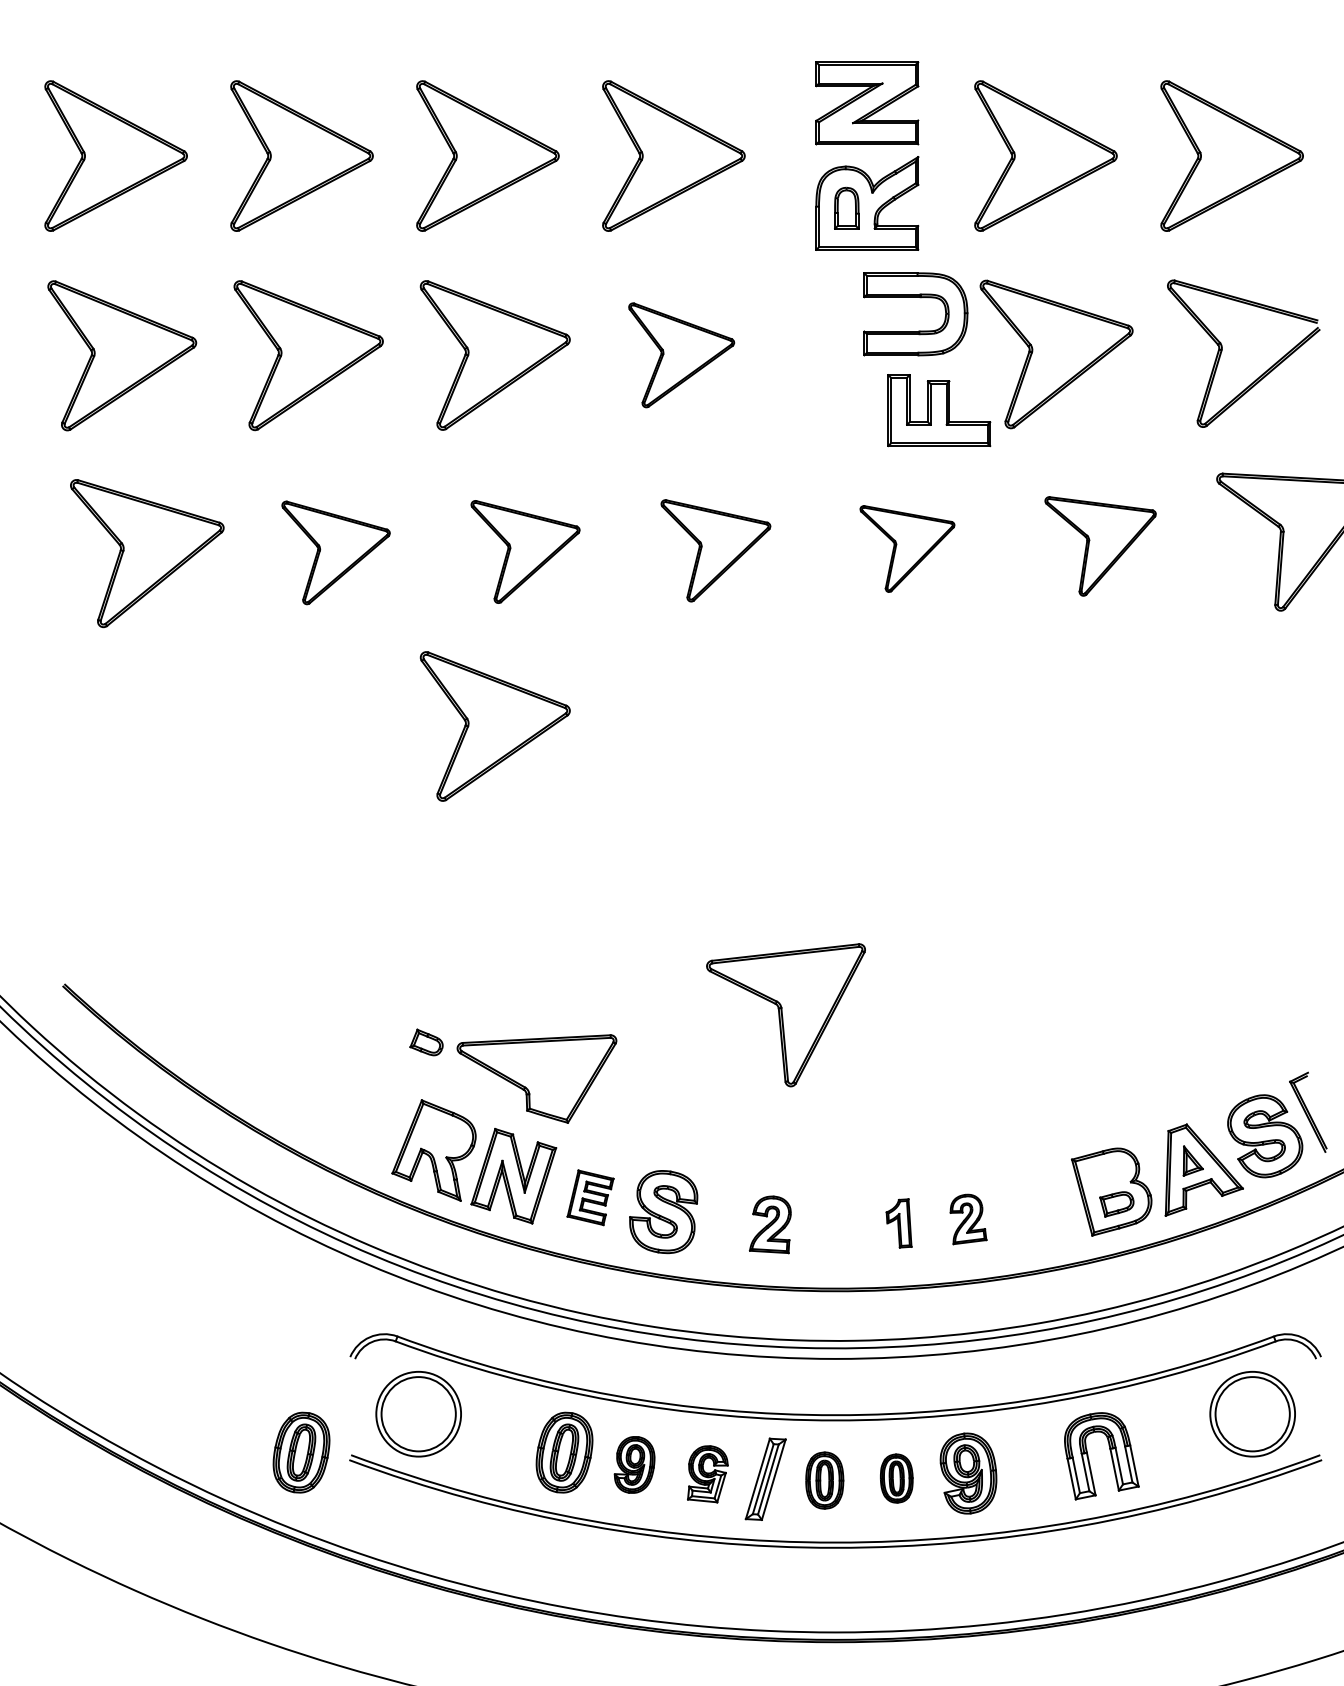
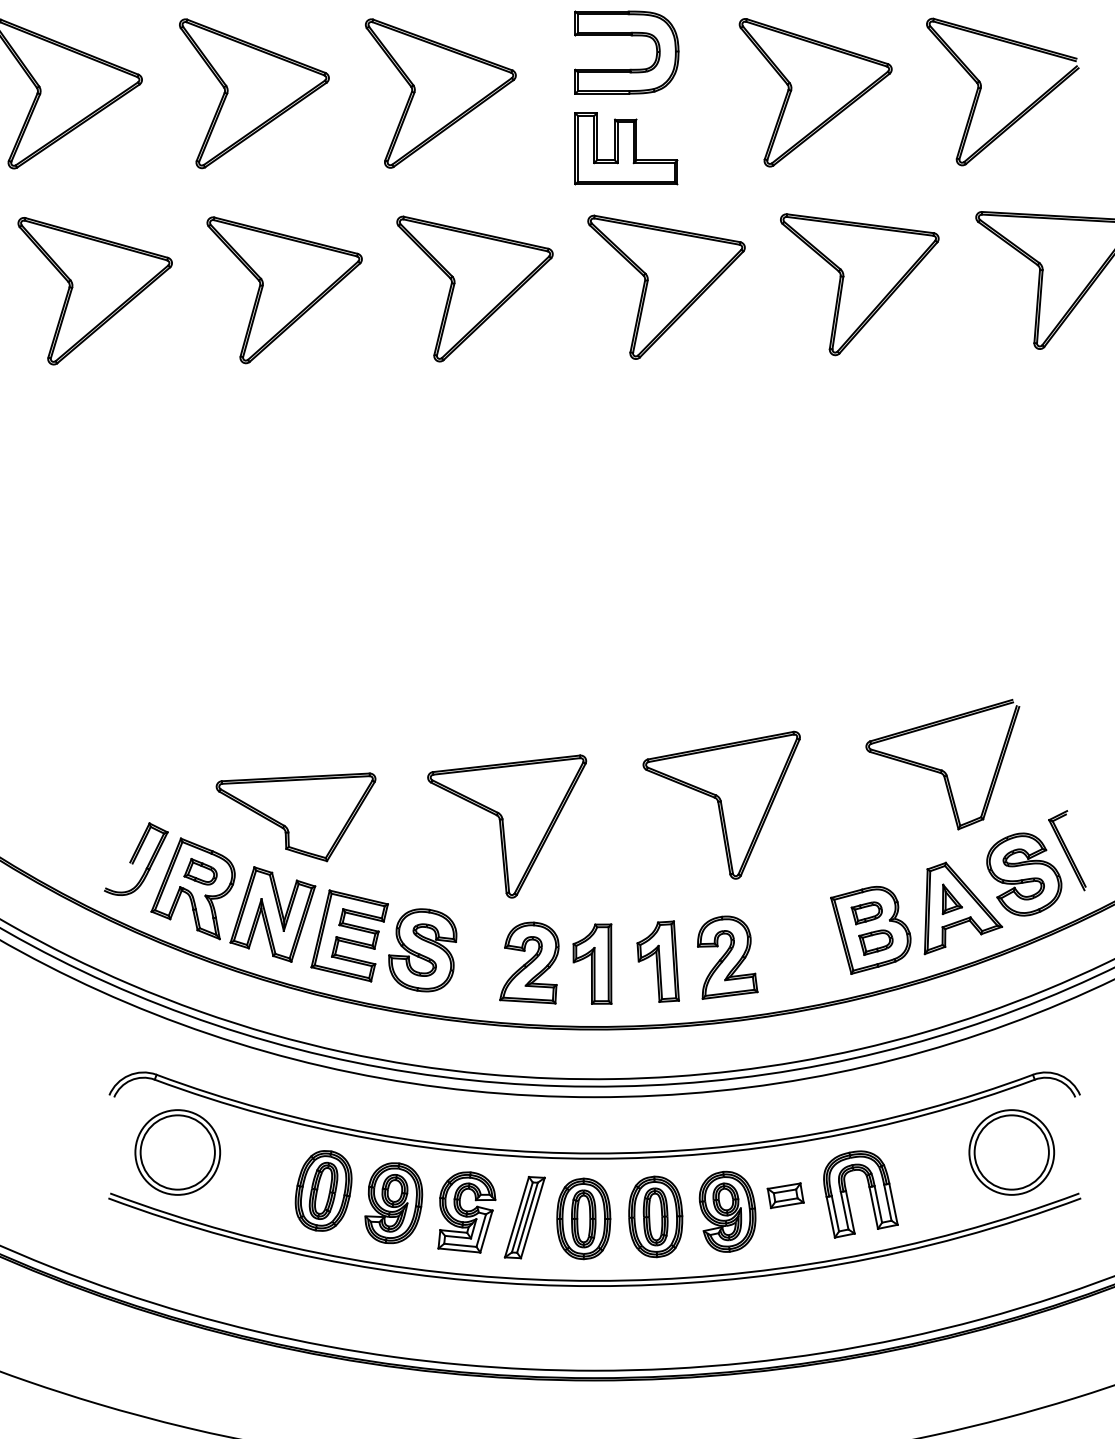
part: (918, 330) -> (629, 68), moved
part: (681, 355) -> (440, 93), size x1.43
part: (939, 410) -> (626, 148), moved
part: (1100, 546) -> (859, 284), size x1.43
part: (907, 548) -> (666, 286), size x1.67
part: (715, 550) -> (474, 288), size x1.43
part: (525, 551) -> (284, 289), size x1.43
part: (335, 552) -> (94, 290), size x1.43
part: (494, 726) -> (253, 464), removed
part: (785, 1015) -> (506, 826), moved
part: (1183, 1025) -> (942, 763), added
part: (426, 1042) -> (200, 871), moved
part: (962, 1066) -> (721, 804), added
part: (376, 1120) -> (135, 858), added
part: (1107, 1174) -> (866, 912), added
part: (590, 1197) -> (349, 935), size x1.67
part: (968, 1219) -> (727, 957), size x1.67
part: (898, 1223) -> (657, 961), size x1.67
part: (770, 1224) -> (529, 962), size x1.43
part: (833, 1225) -> (592, 963), added
part: (301, 1452) -> (60, 1190), removed
part: (1026, 1457) -> (785, 1195), added
part: (634, 1464) -> (393, 1202), size x1.43
part: (707, 1474) -> (466, 1212), size x1.43
part: (896, 1478) -> (655, 1216), size x1.67
part: (824, 1480) -> (583, 1218), size x1.43

